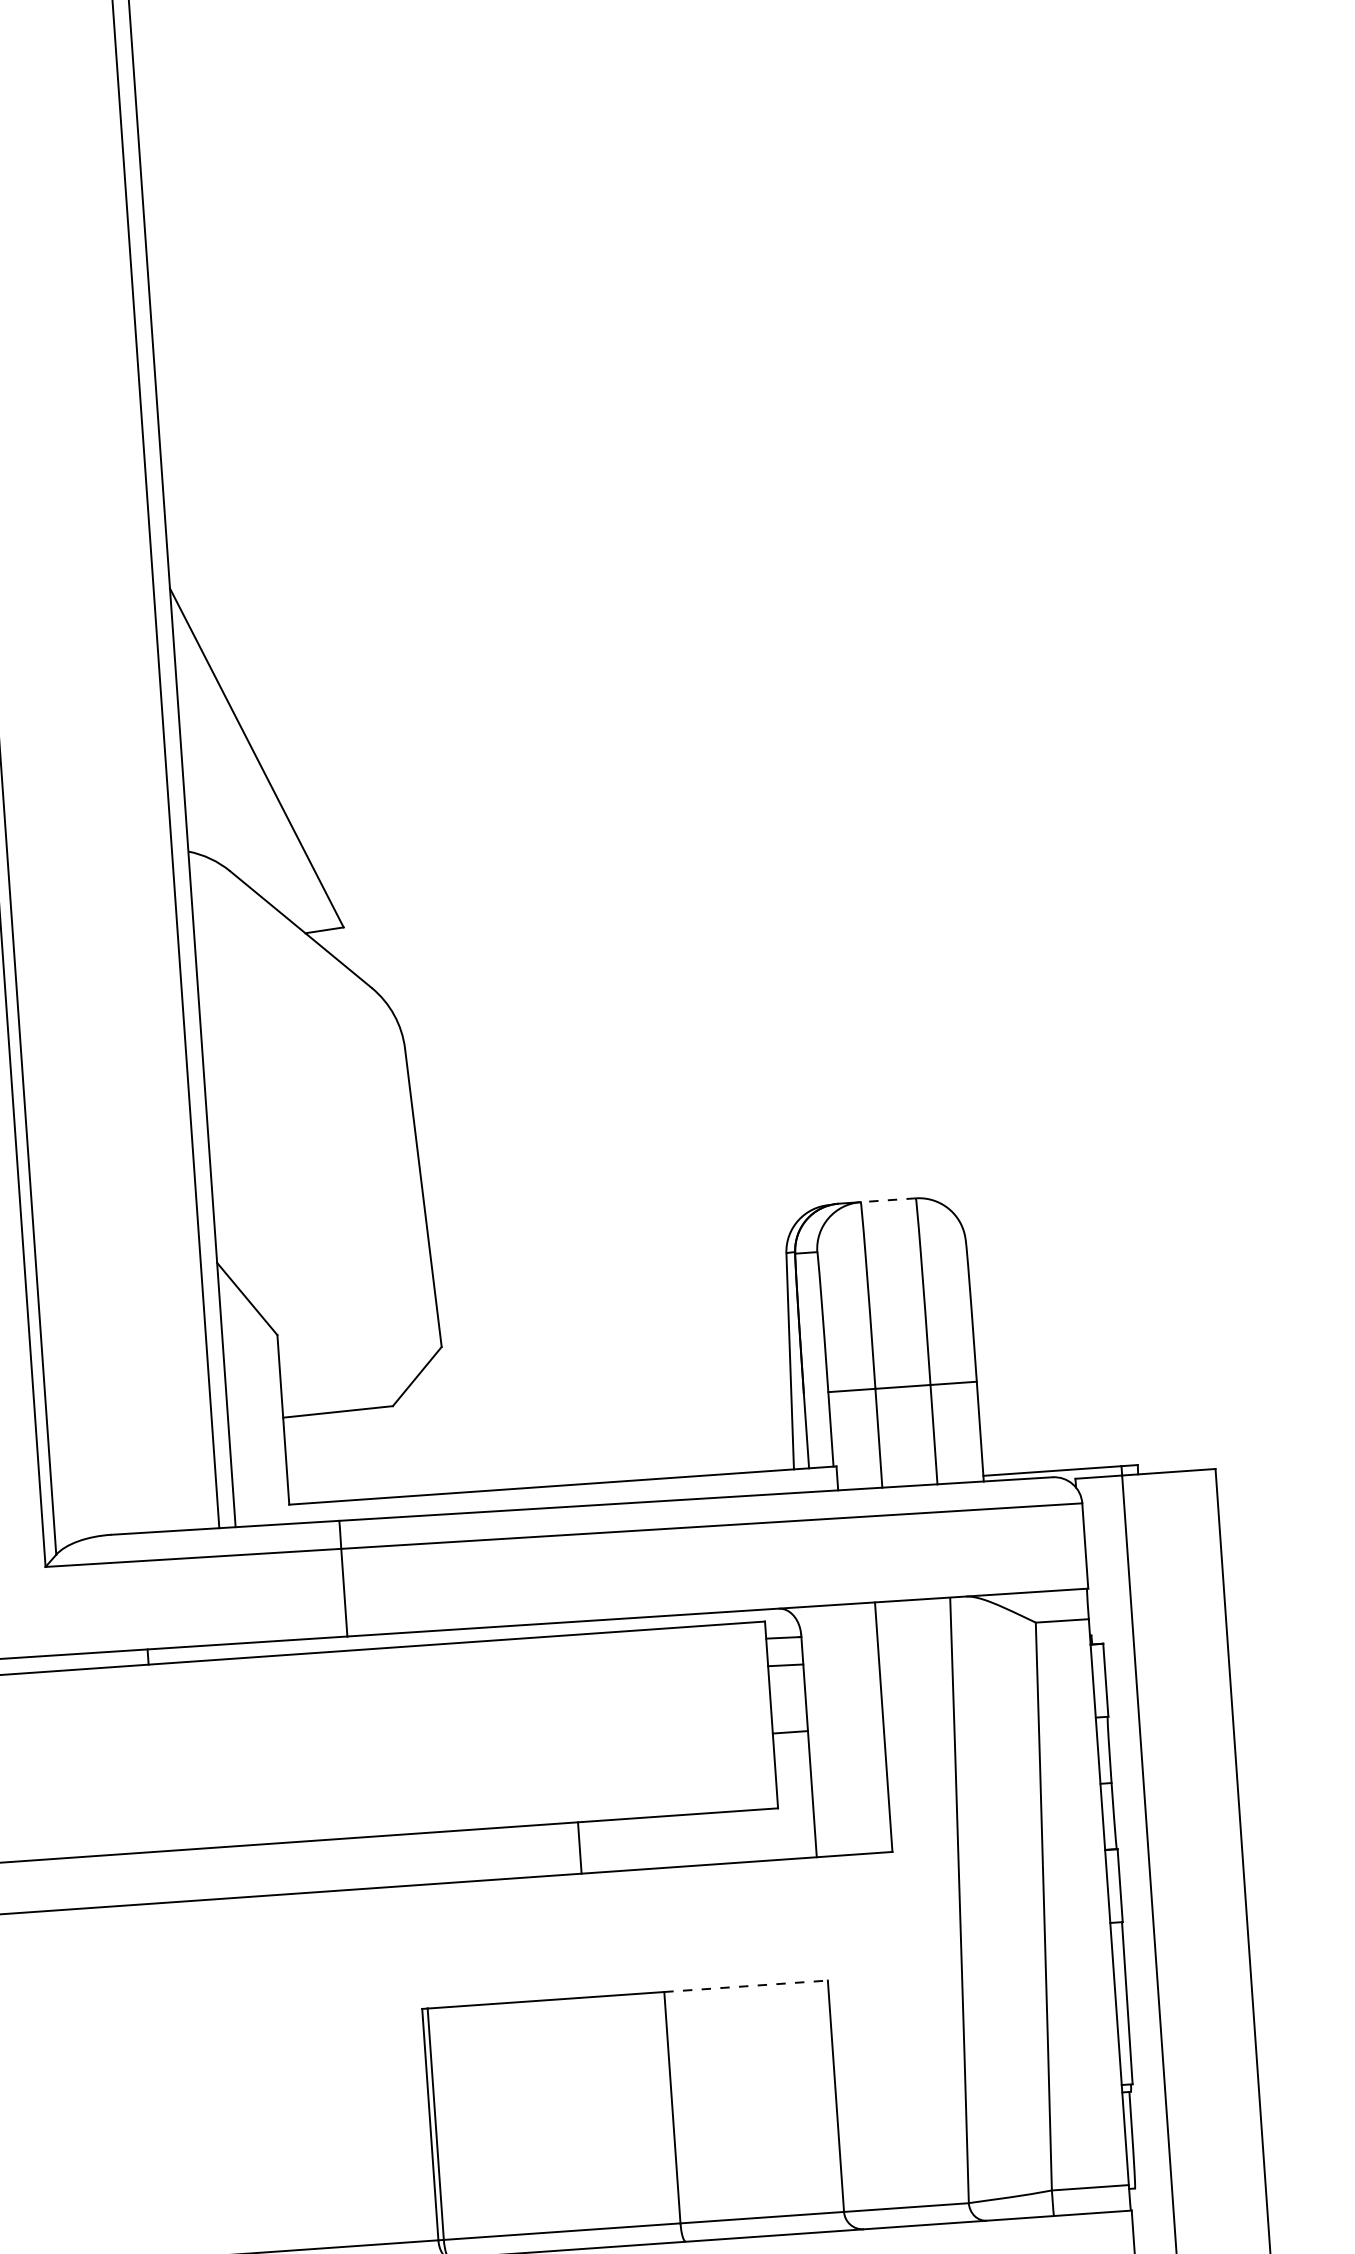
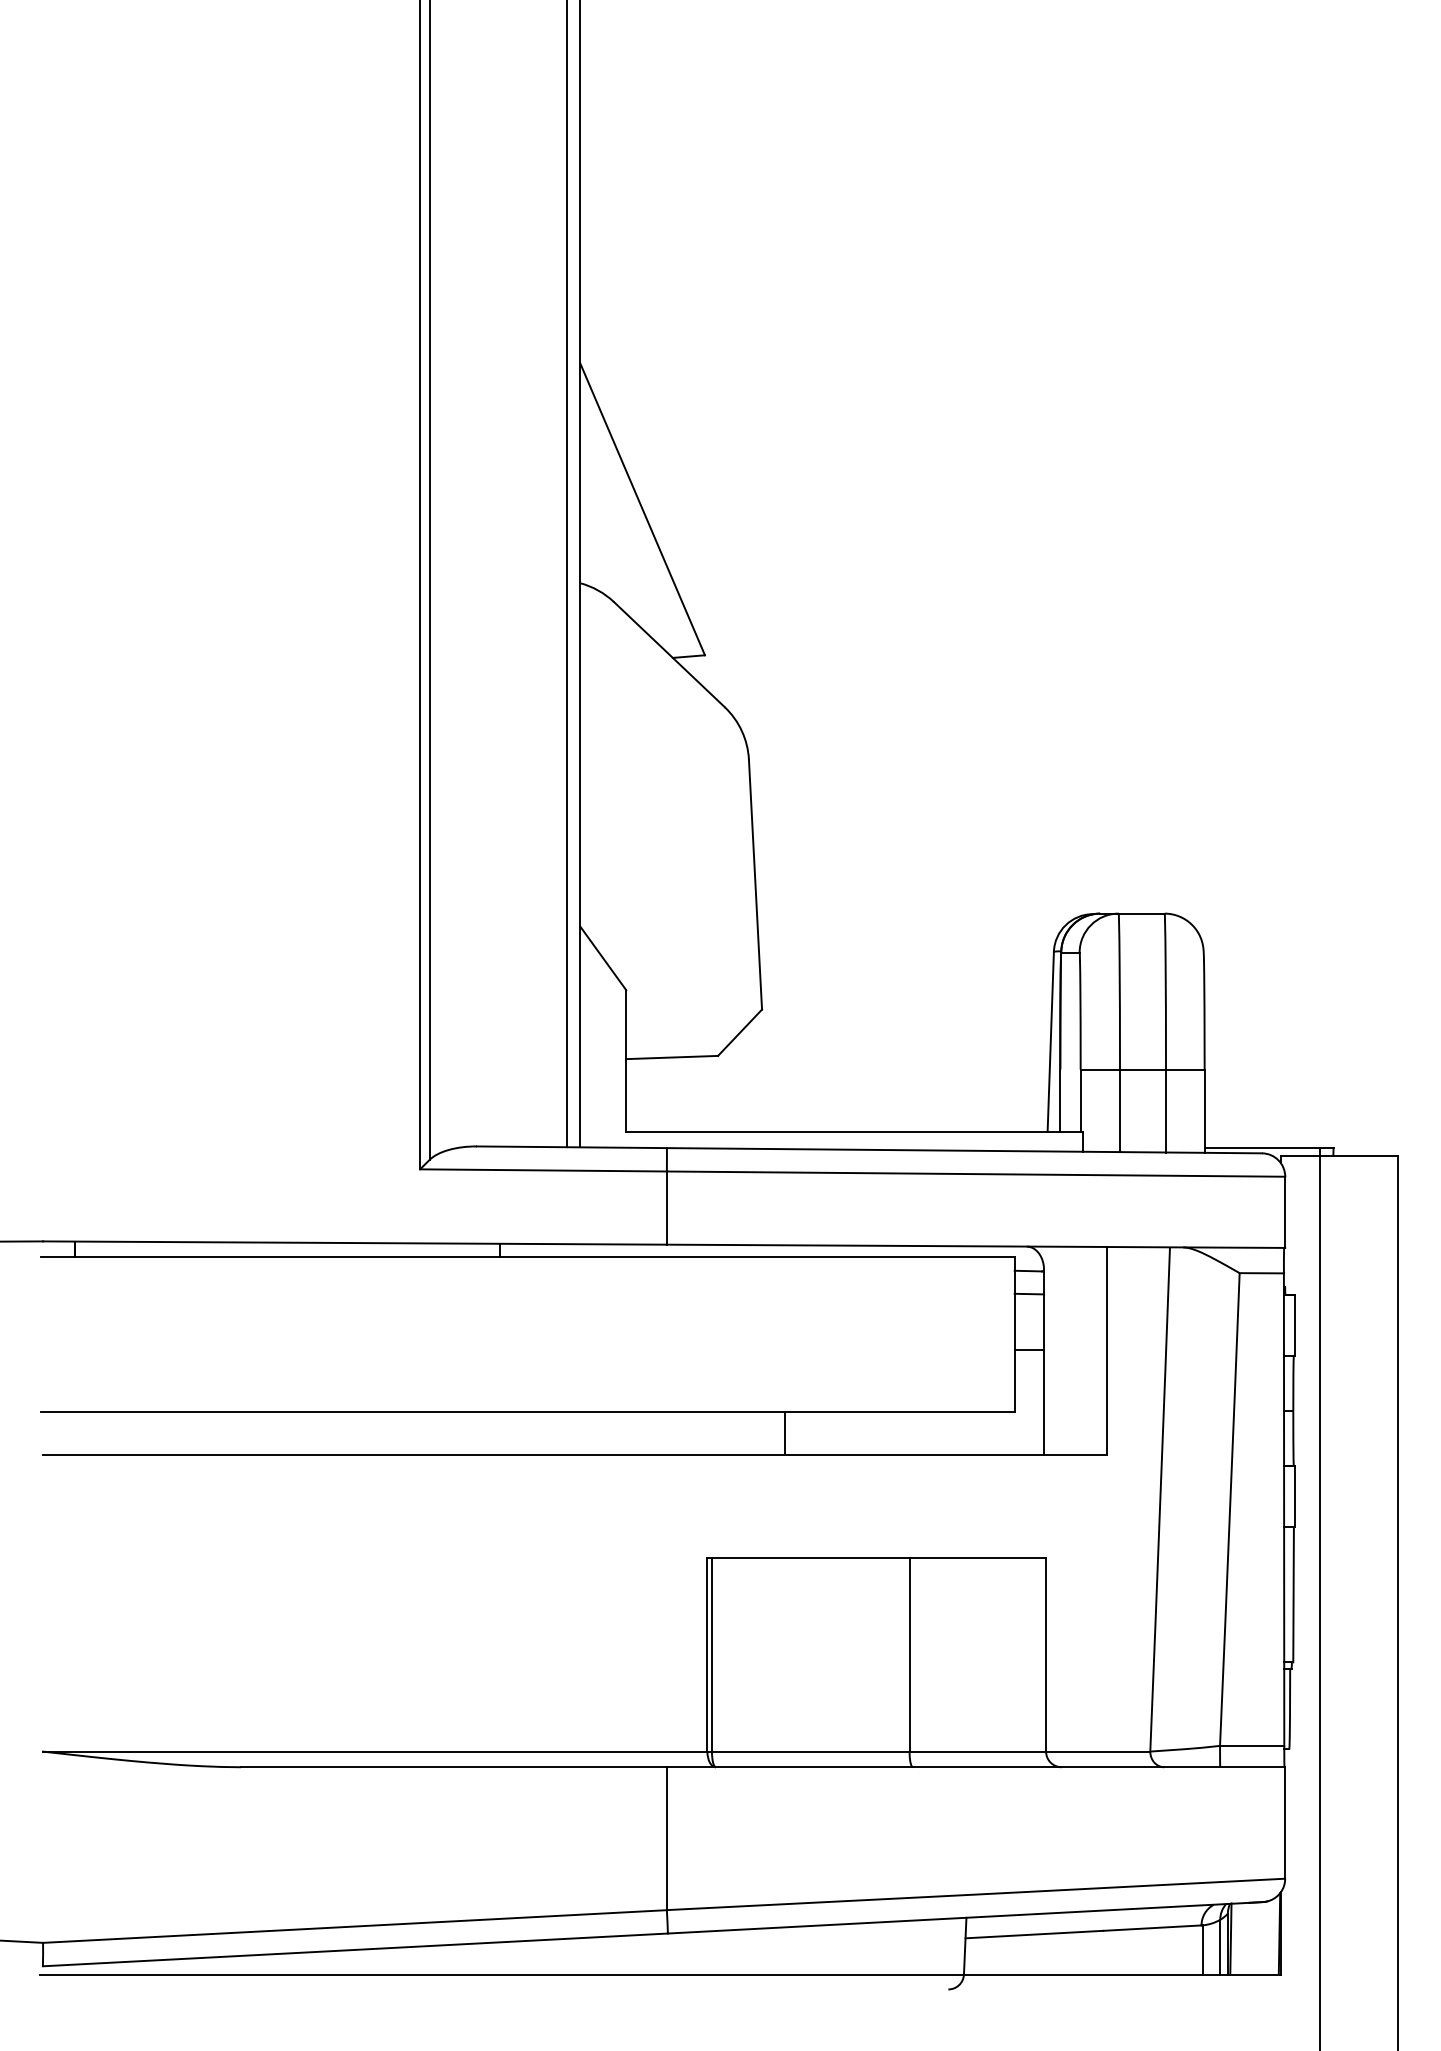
line: (888, 1200) -> (1141, 913), dashed -> solid
line: (579, 1847) -> (784, 1433), moved
line: (746, 1986) -> (978, 1558), dashed -> solid

